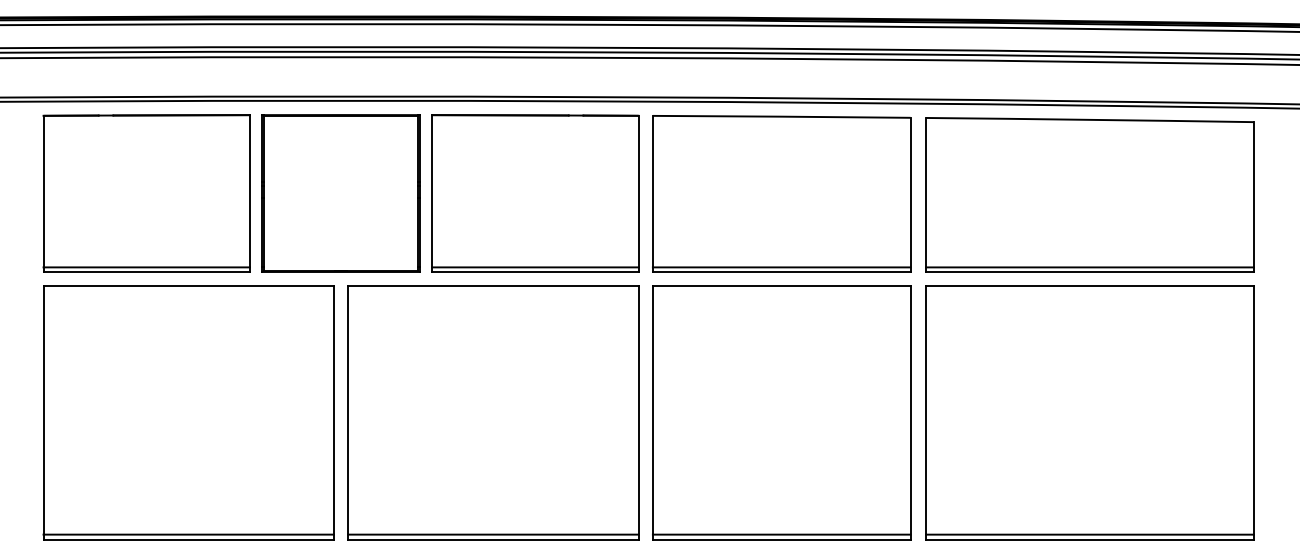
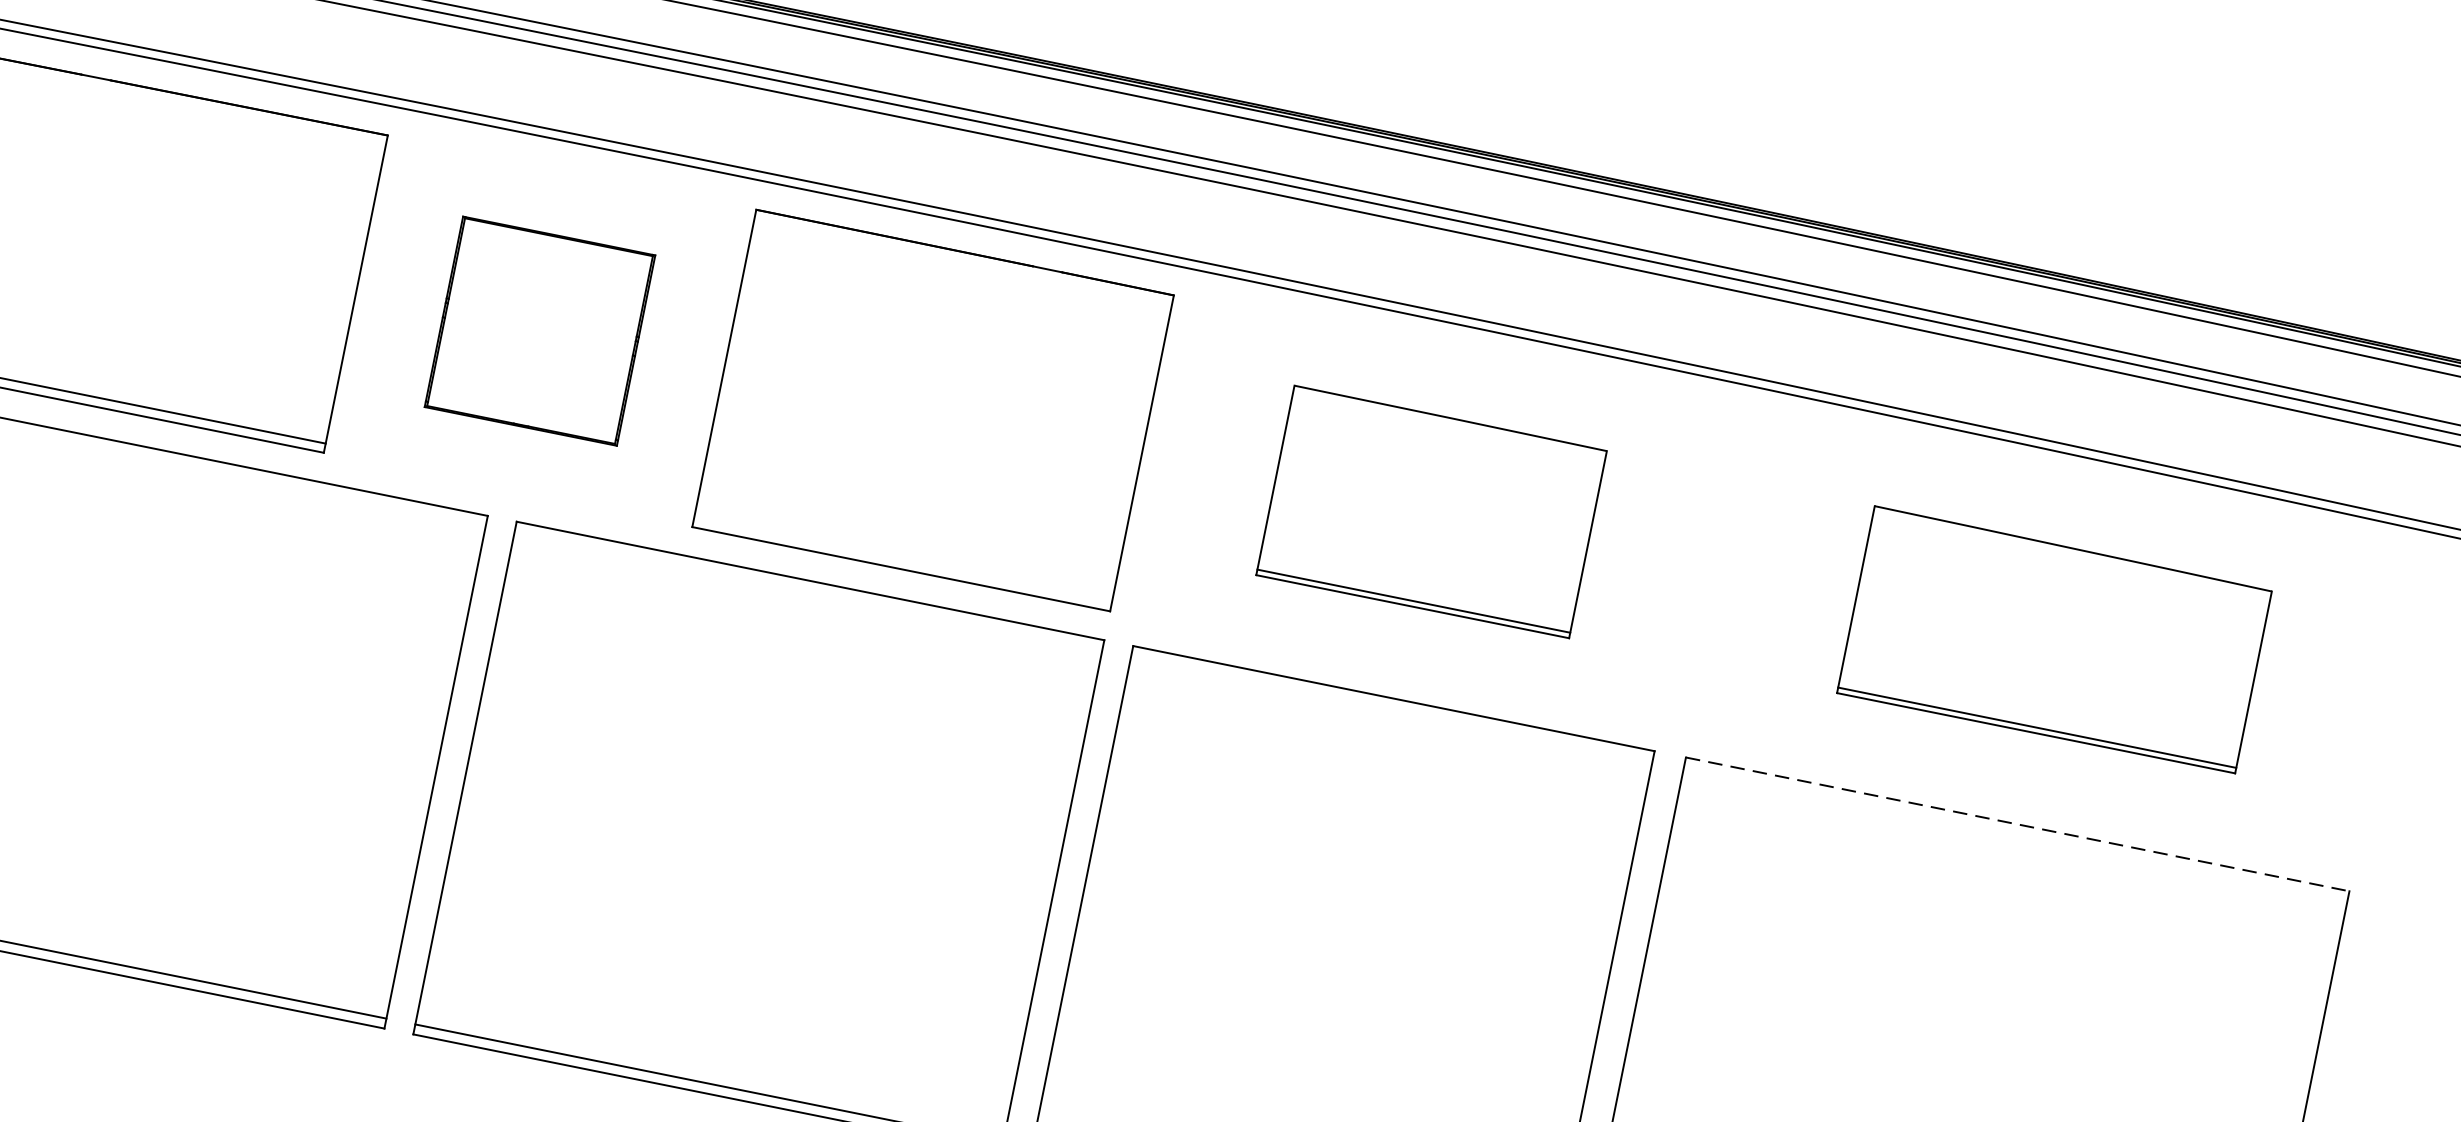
part: (340, 193) -> (538, 330), size x0.6
part: (781, 193) -> (1431, 510), size x0.6
part: (1089, 194) -> (2054, 638), size x0.6
line: (535, 267) -> (903, 560), removed
line: (1089, 286) -> (2016, 824), solid -> dashed

